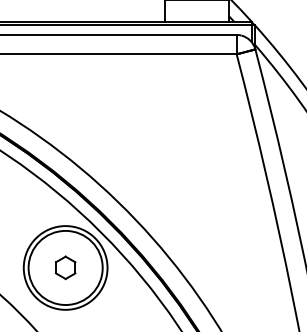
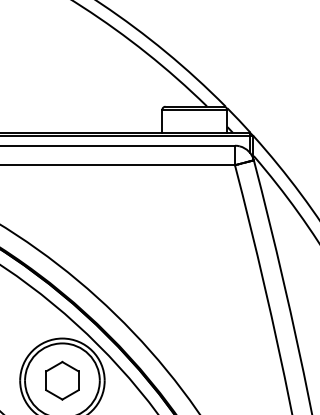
part: (65, 267) -> (62, 380), size x1.67

